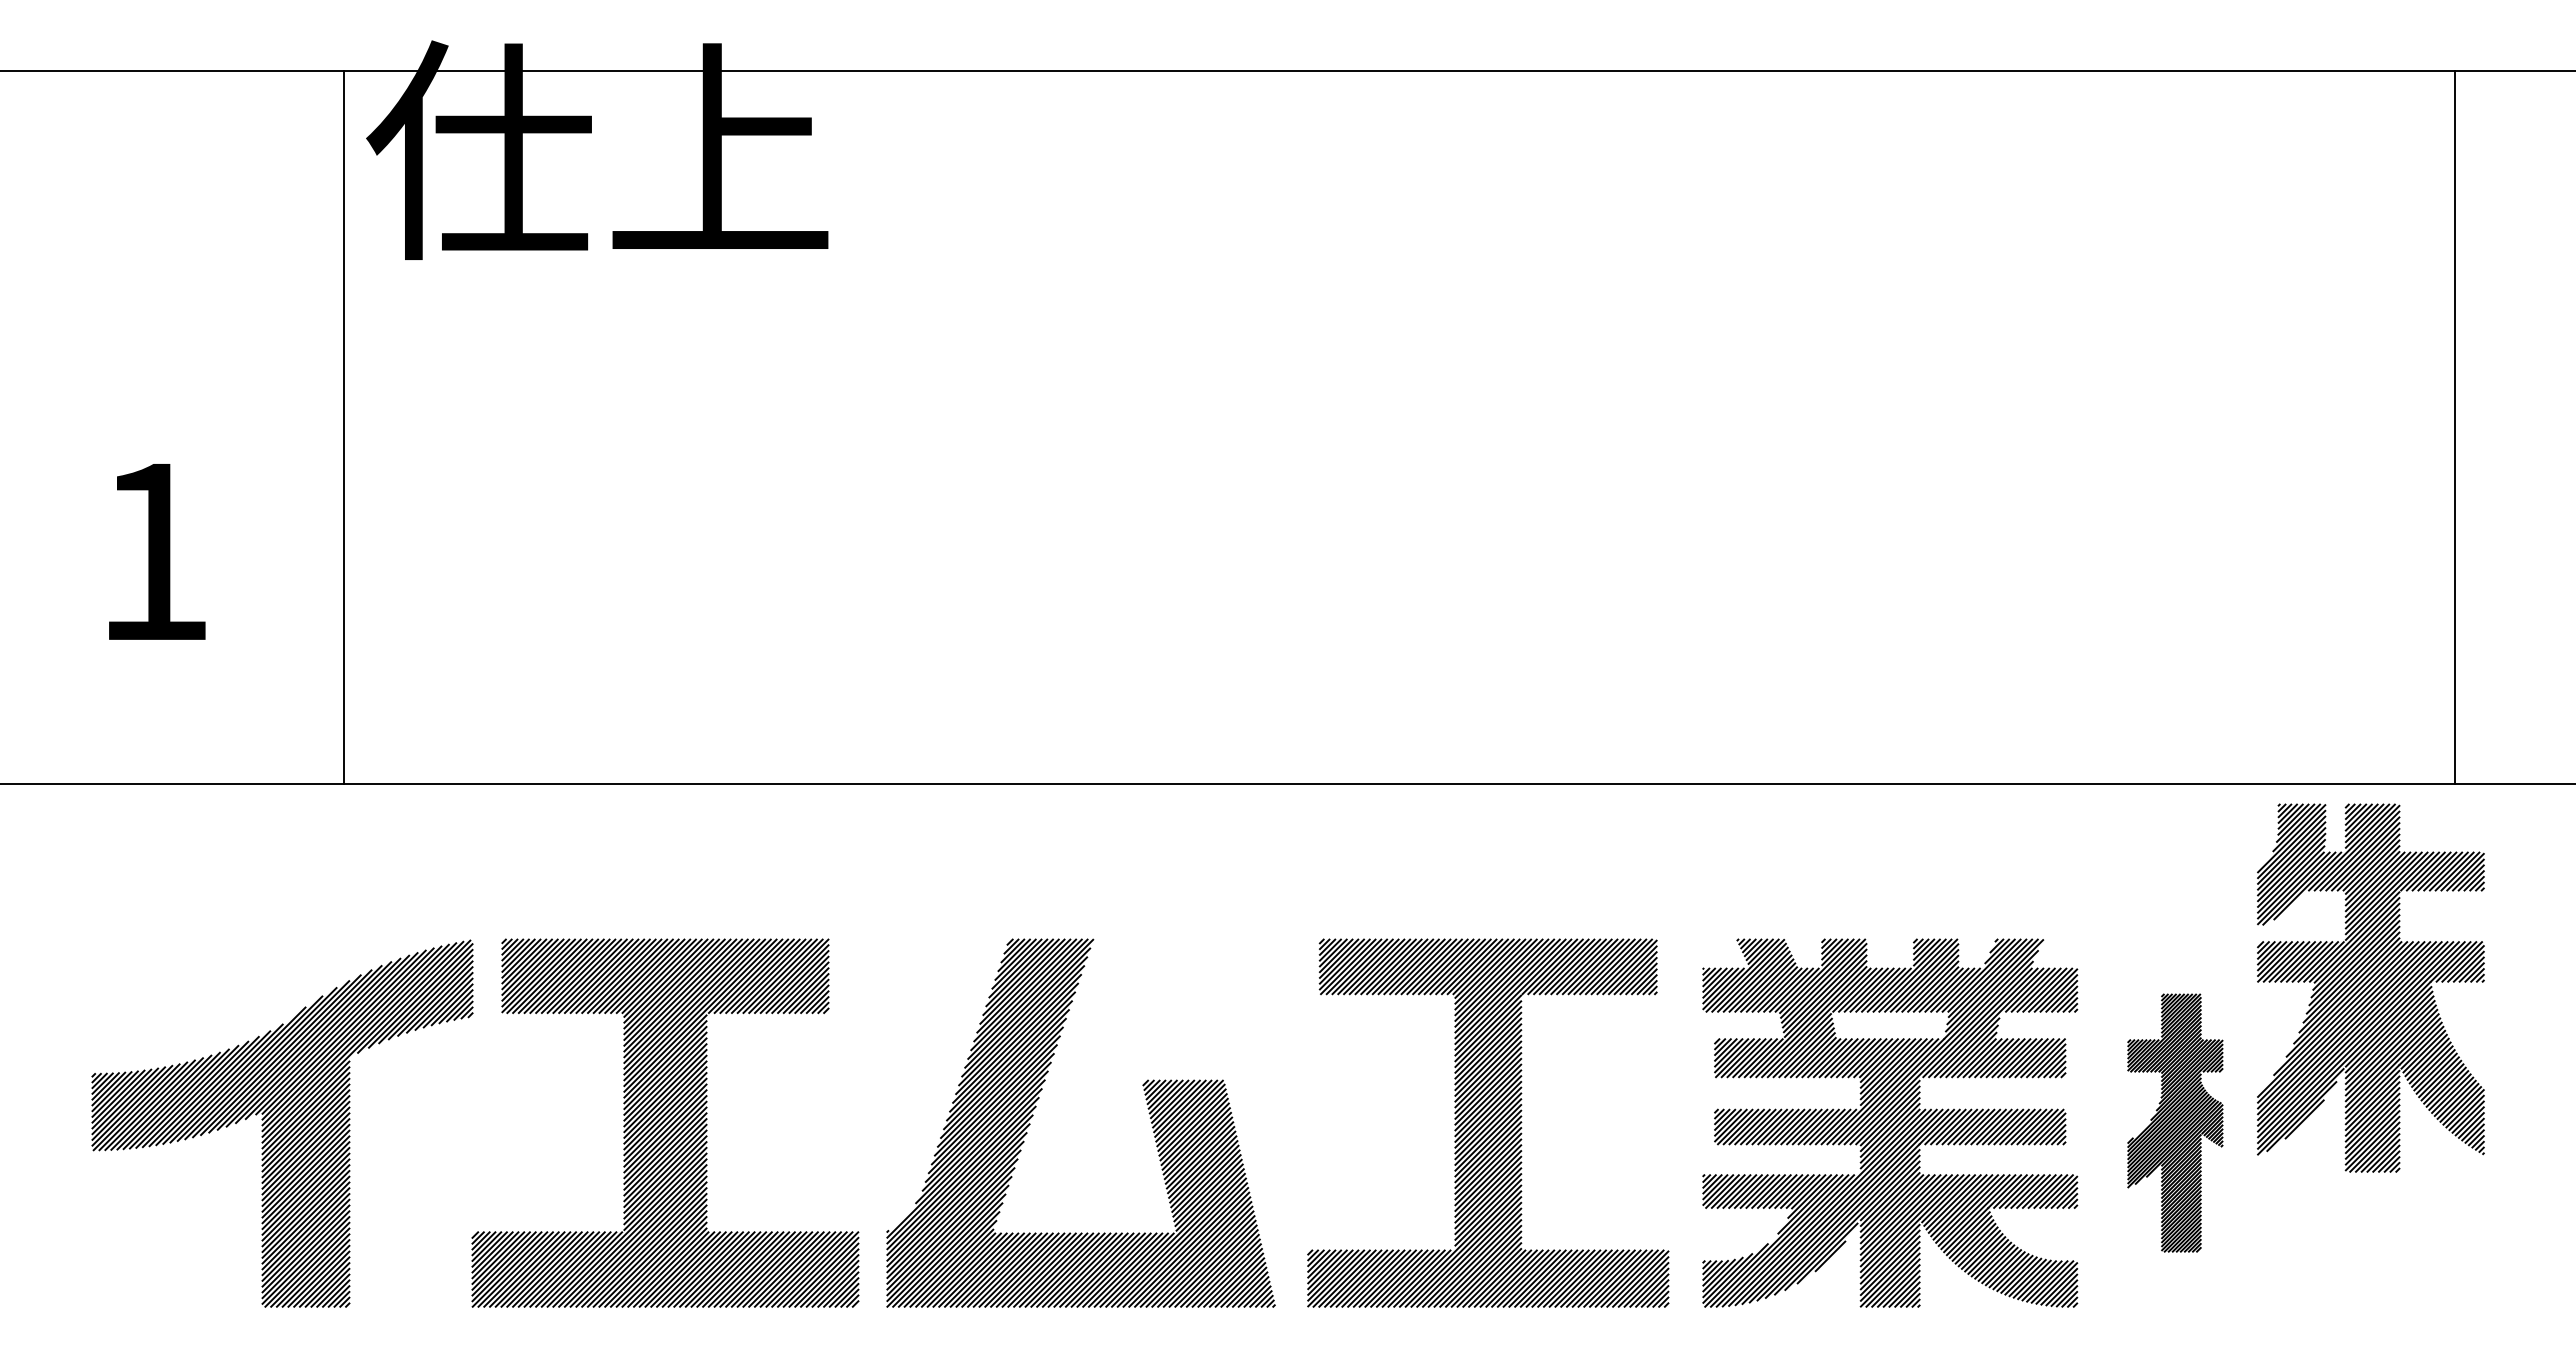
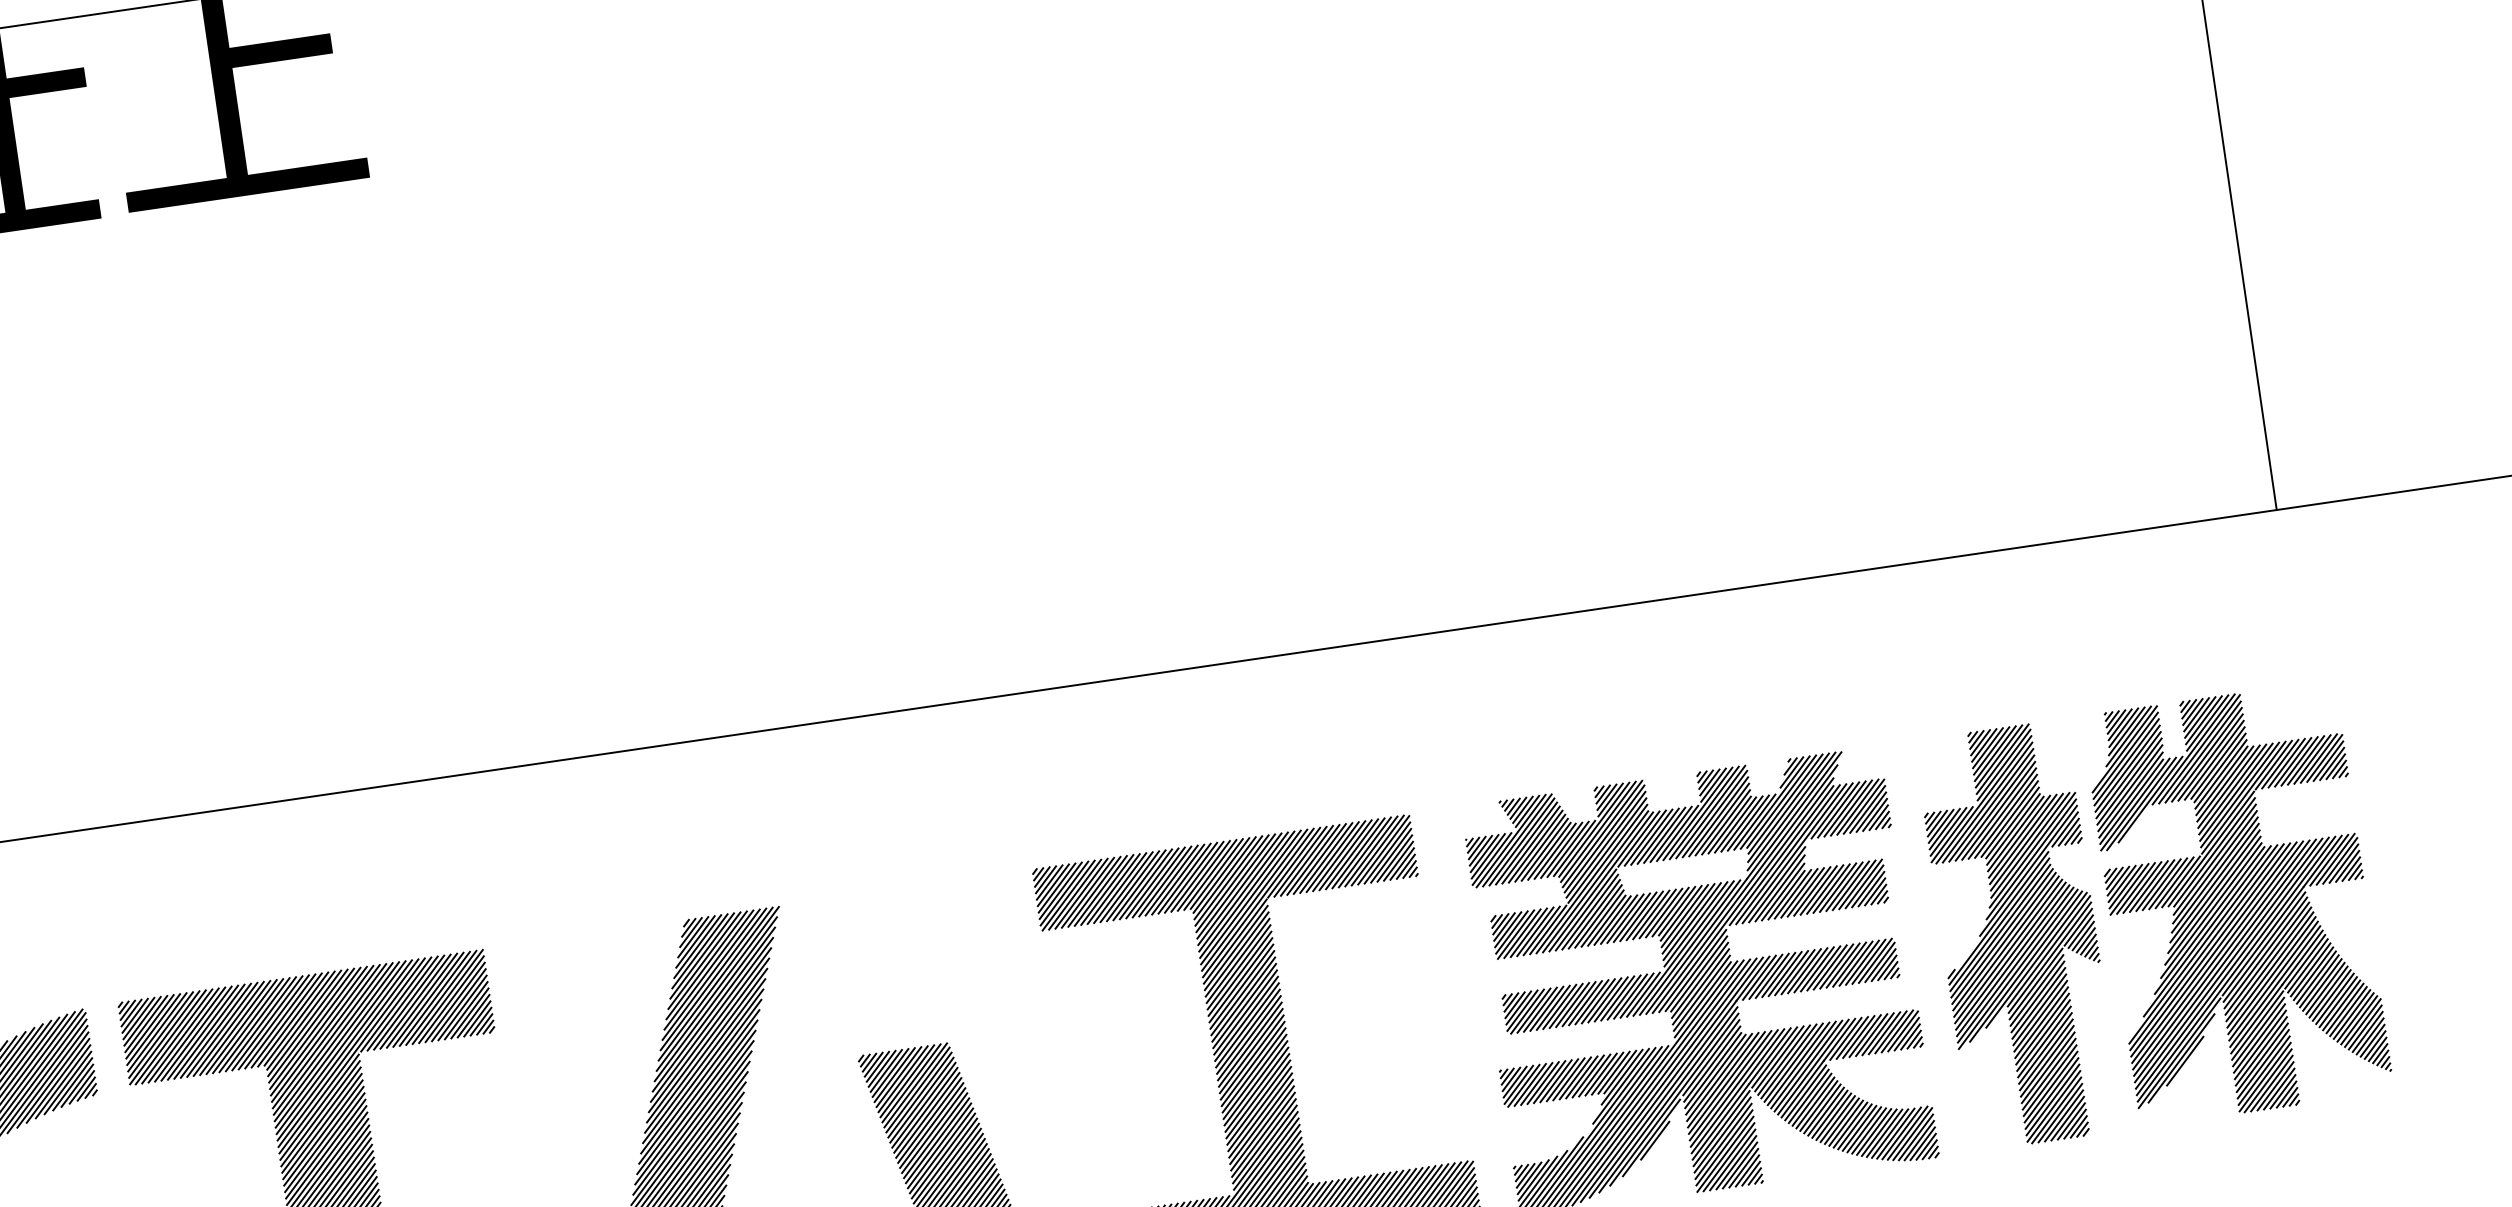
part: (2370, 987) -> (2237, 902), moved
part: (2175, 1122) -> (2019, 934), size x1.43

